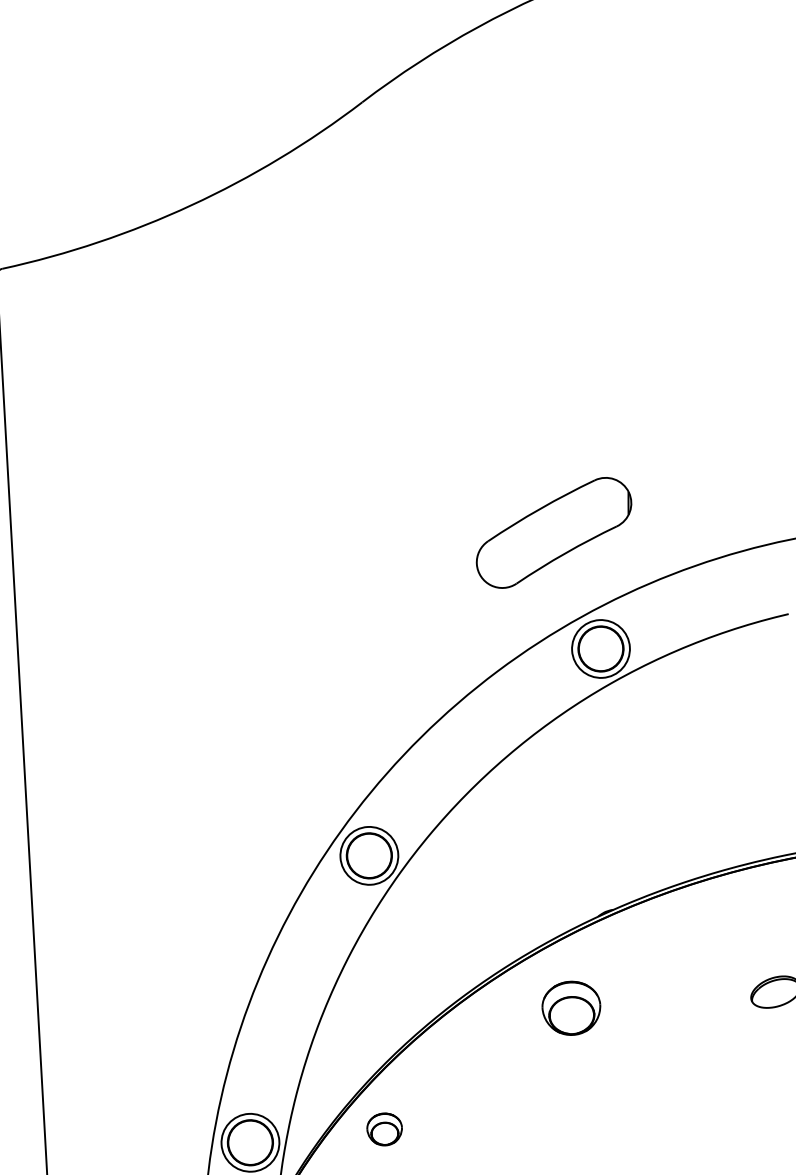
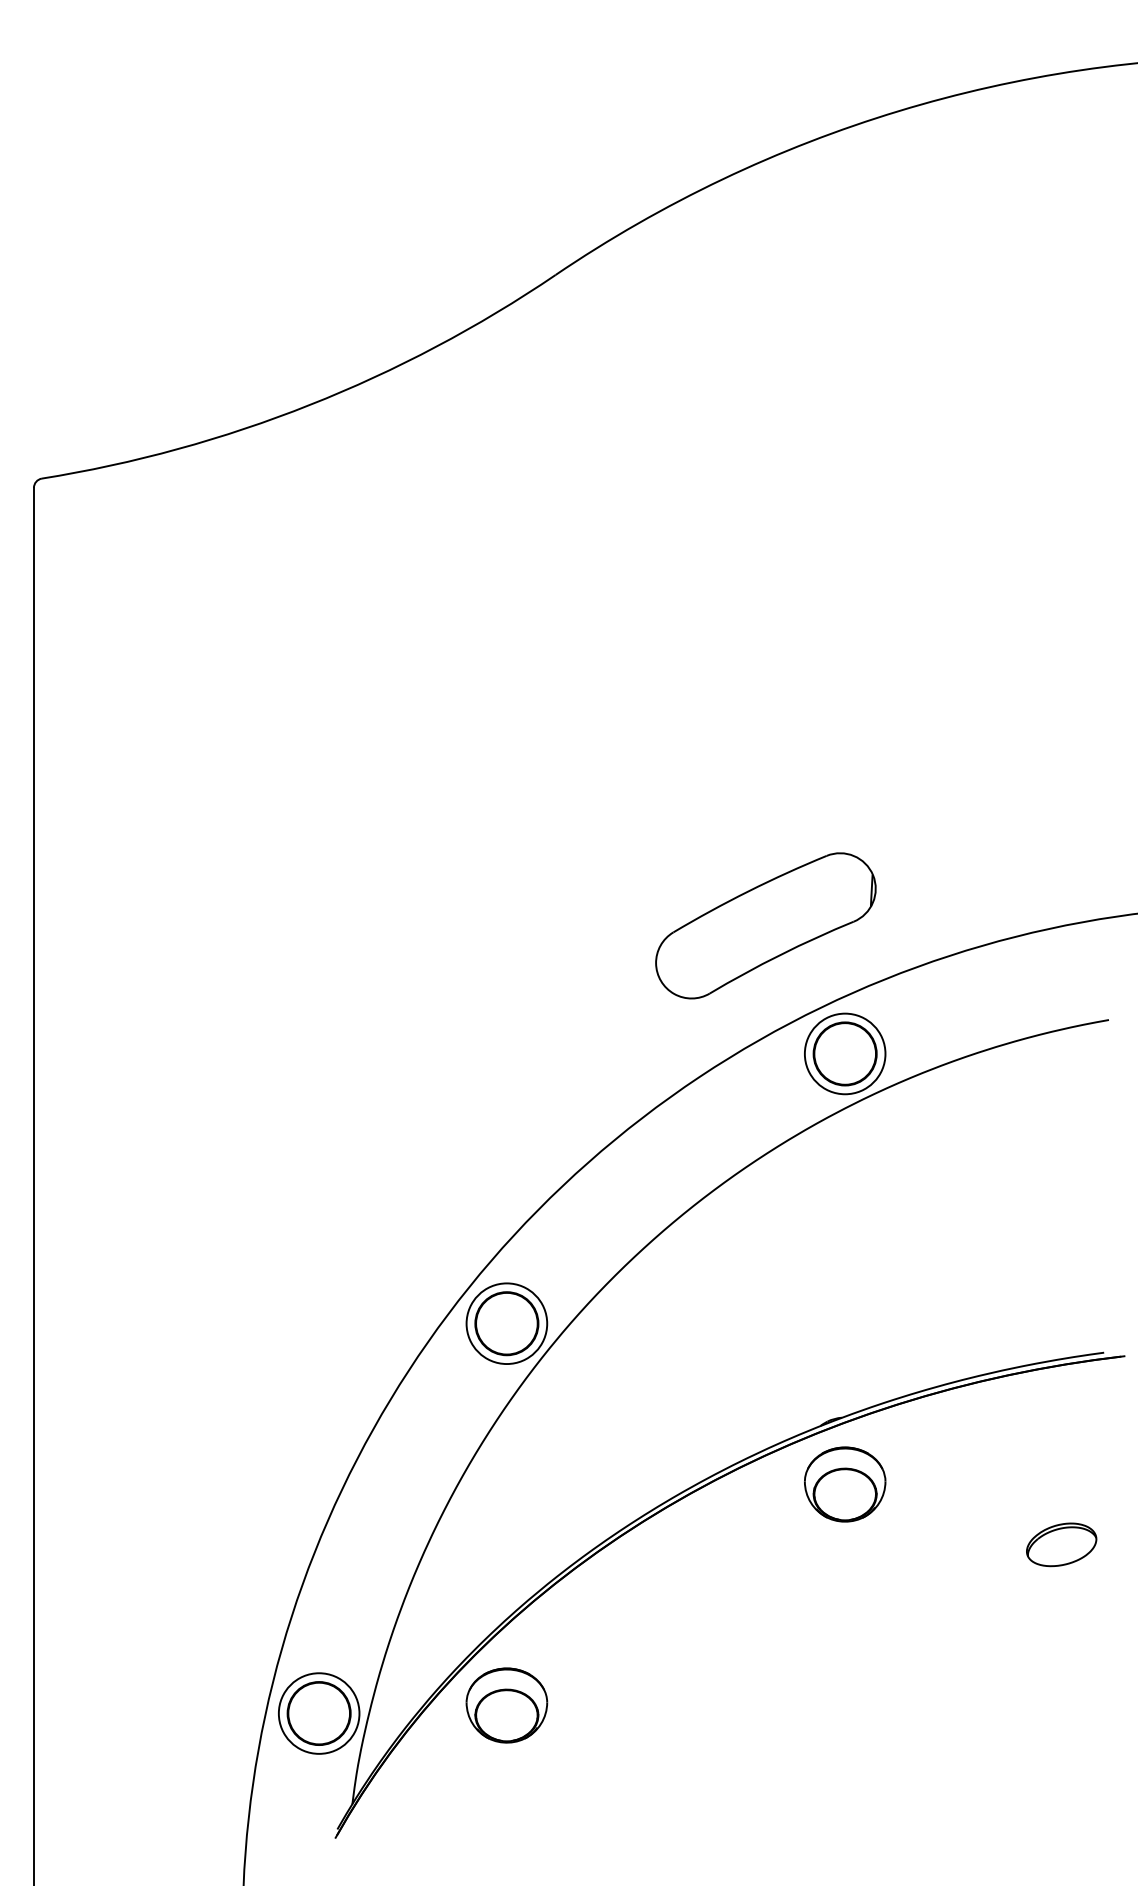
part: (553, 532) -> (765, 925), moved
part: (571, 1008) -> (845, 1484), moved
part: (384, 1129) -> (506, 1705), size x1.67

